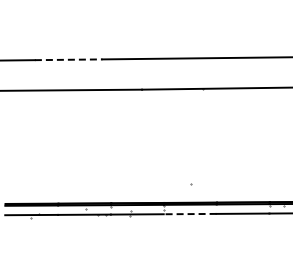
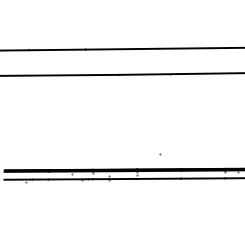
line: (68, 59) -> (57, 49), dashed -> solid
line: (189, 214) -> (158, 179), dashed -> solid

